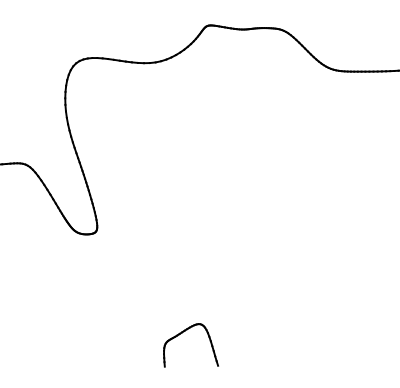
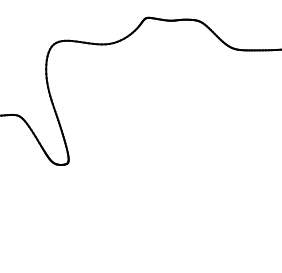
part: (182, 333) -> (128, 234), removed

